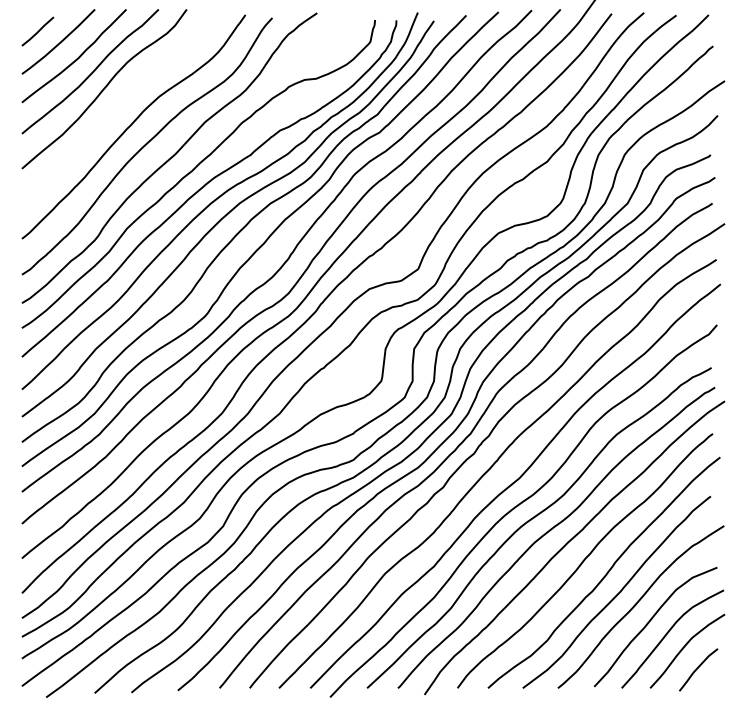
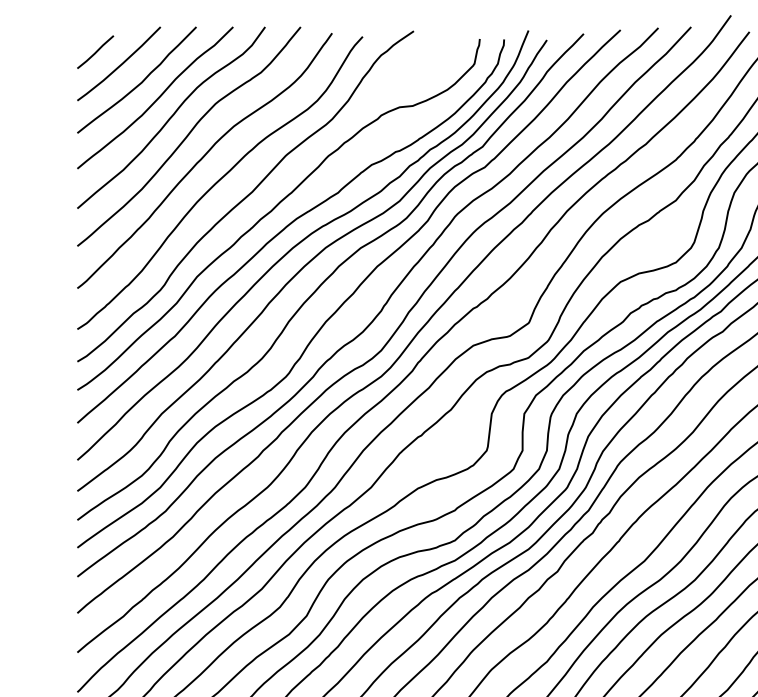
curve: (119, 105) -> (188, 136), added

